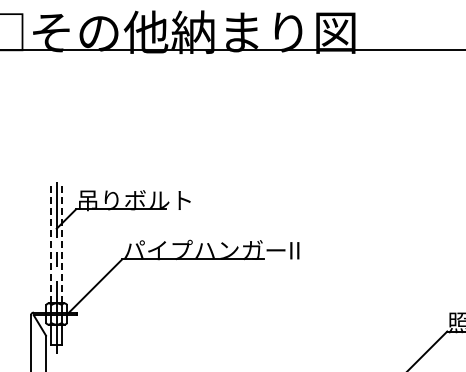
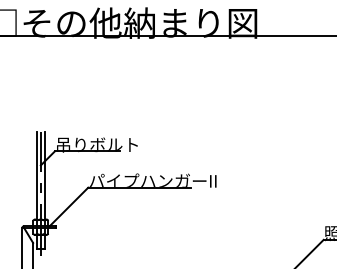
line: (51, 242) -> (37, 175), dashed -> solid
line: (61, 242) -> (44, 175), dashed -> solid

